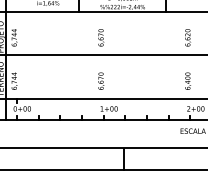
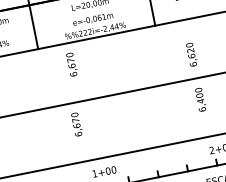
text: (101, 37) -> (72, 64), moved
text: (101, 80) -> (77, 123), moved
text: (187, 80) -> (199, 98), moved

